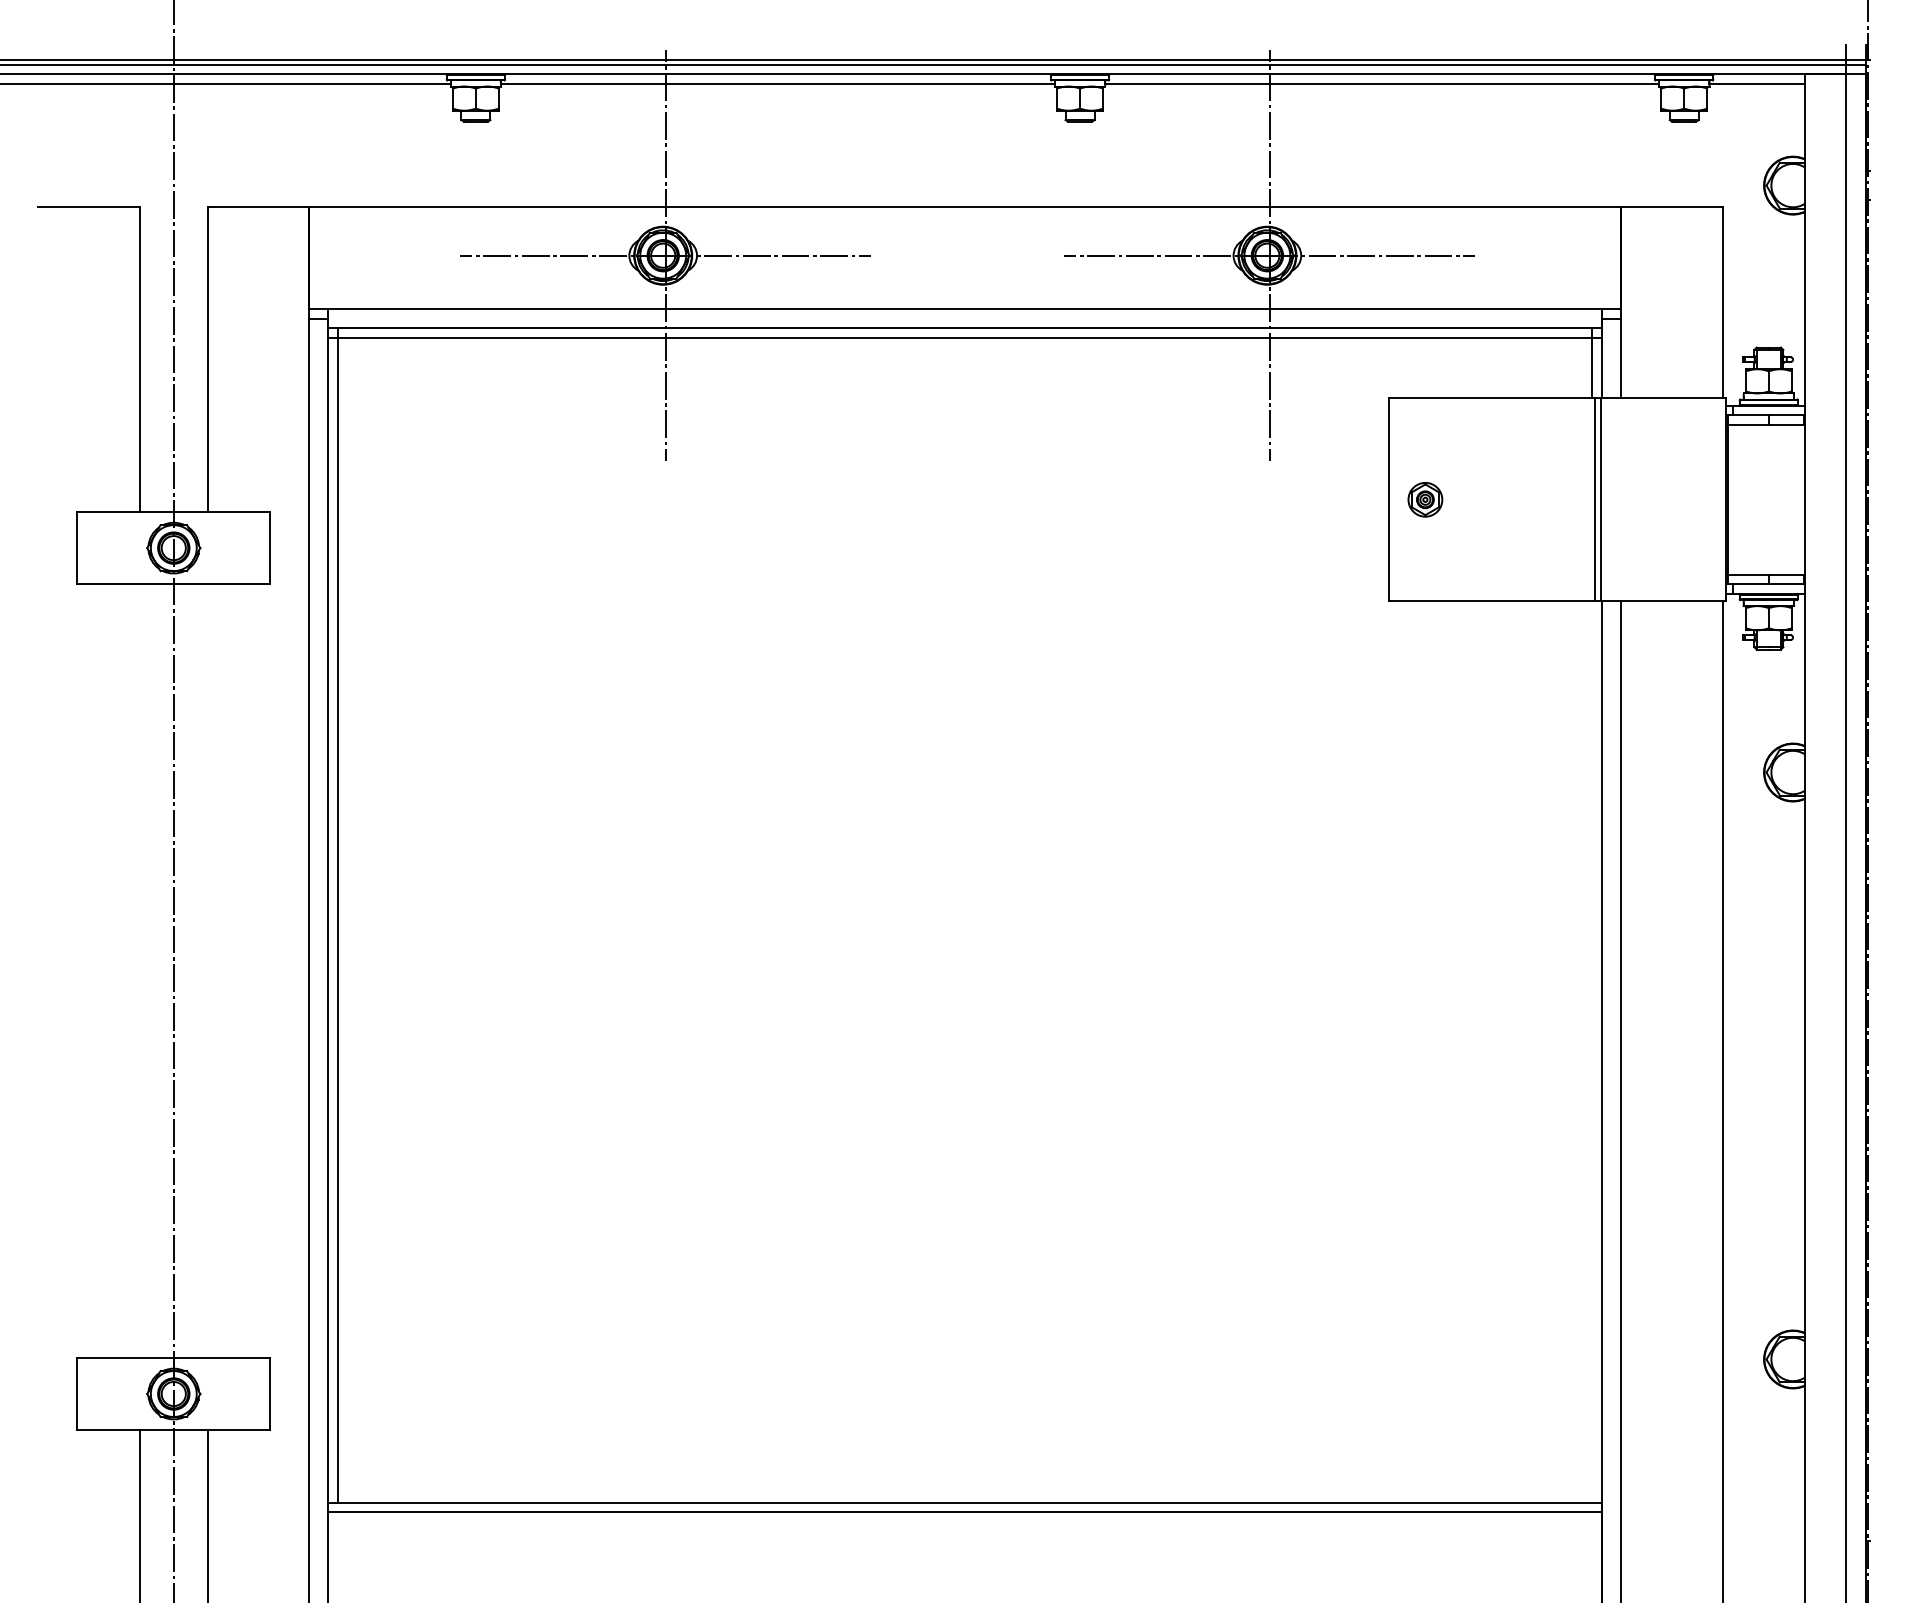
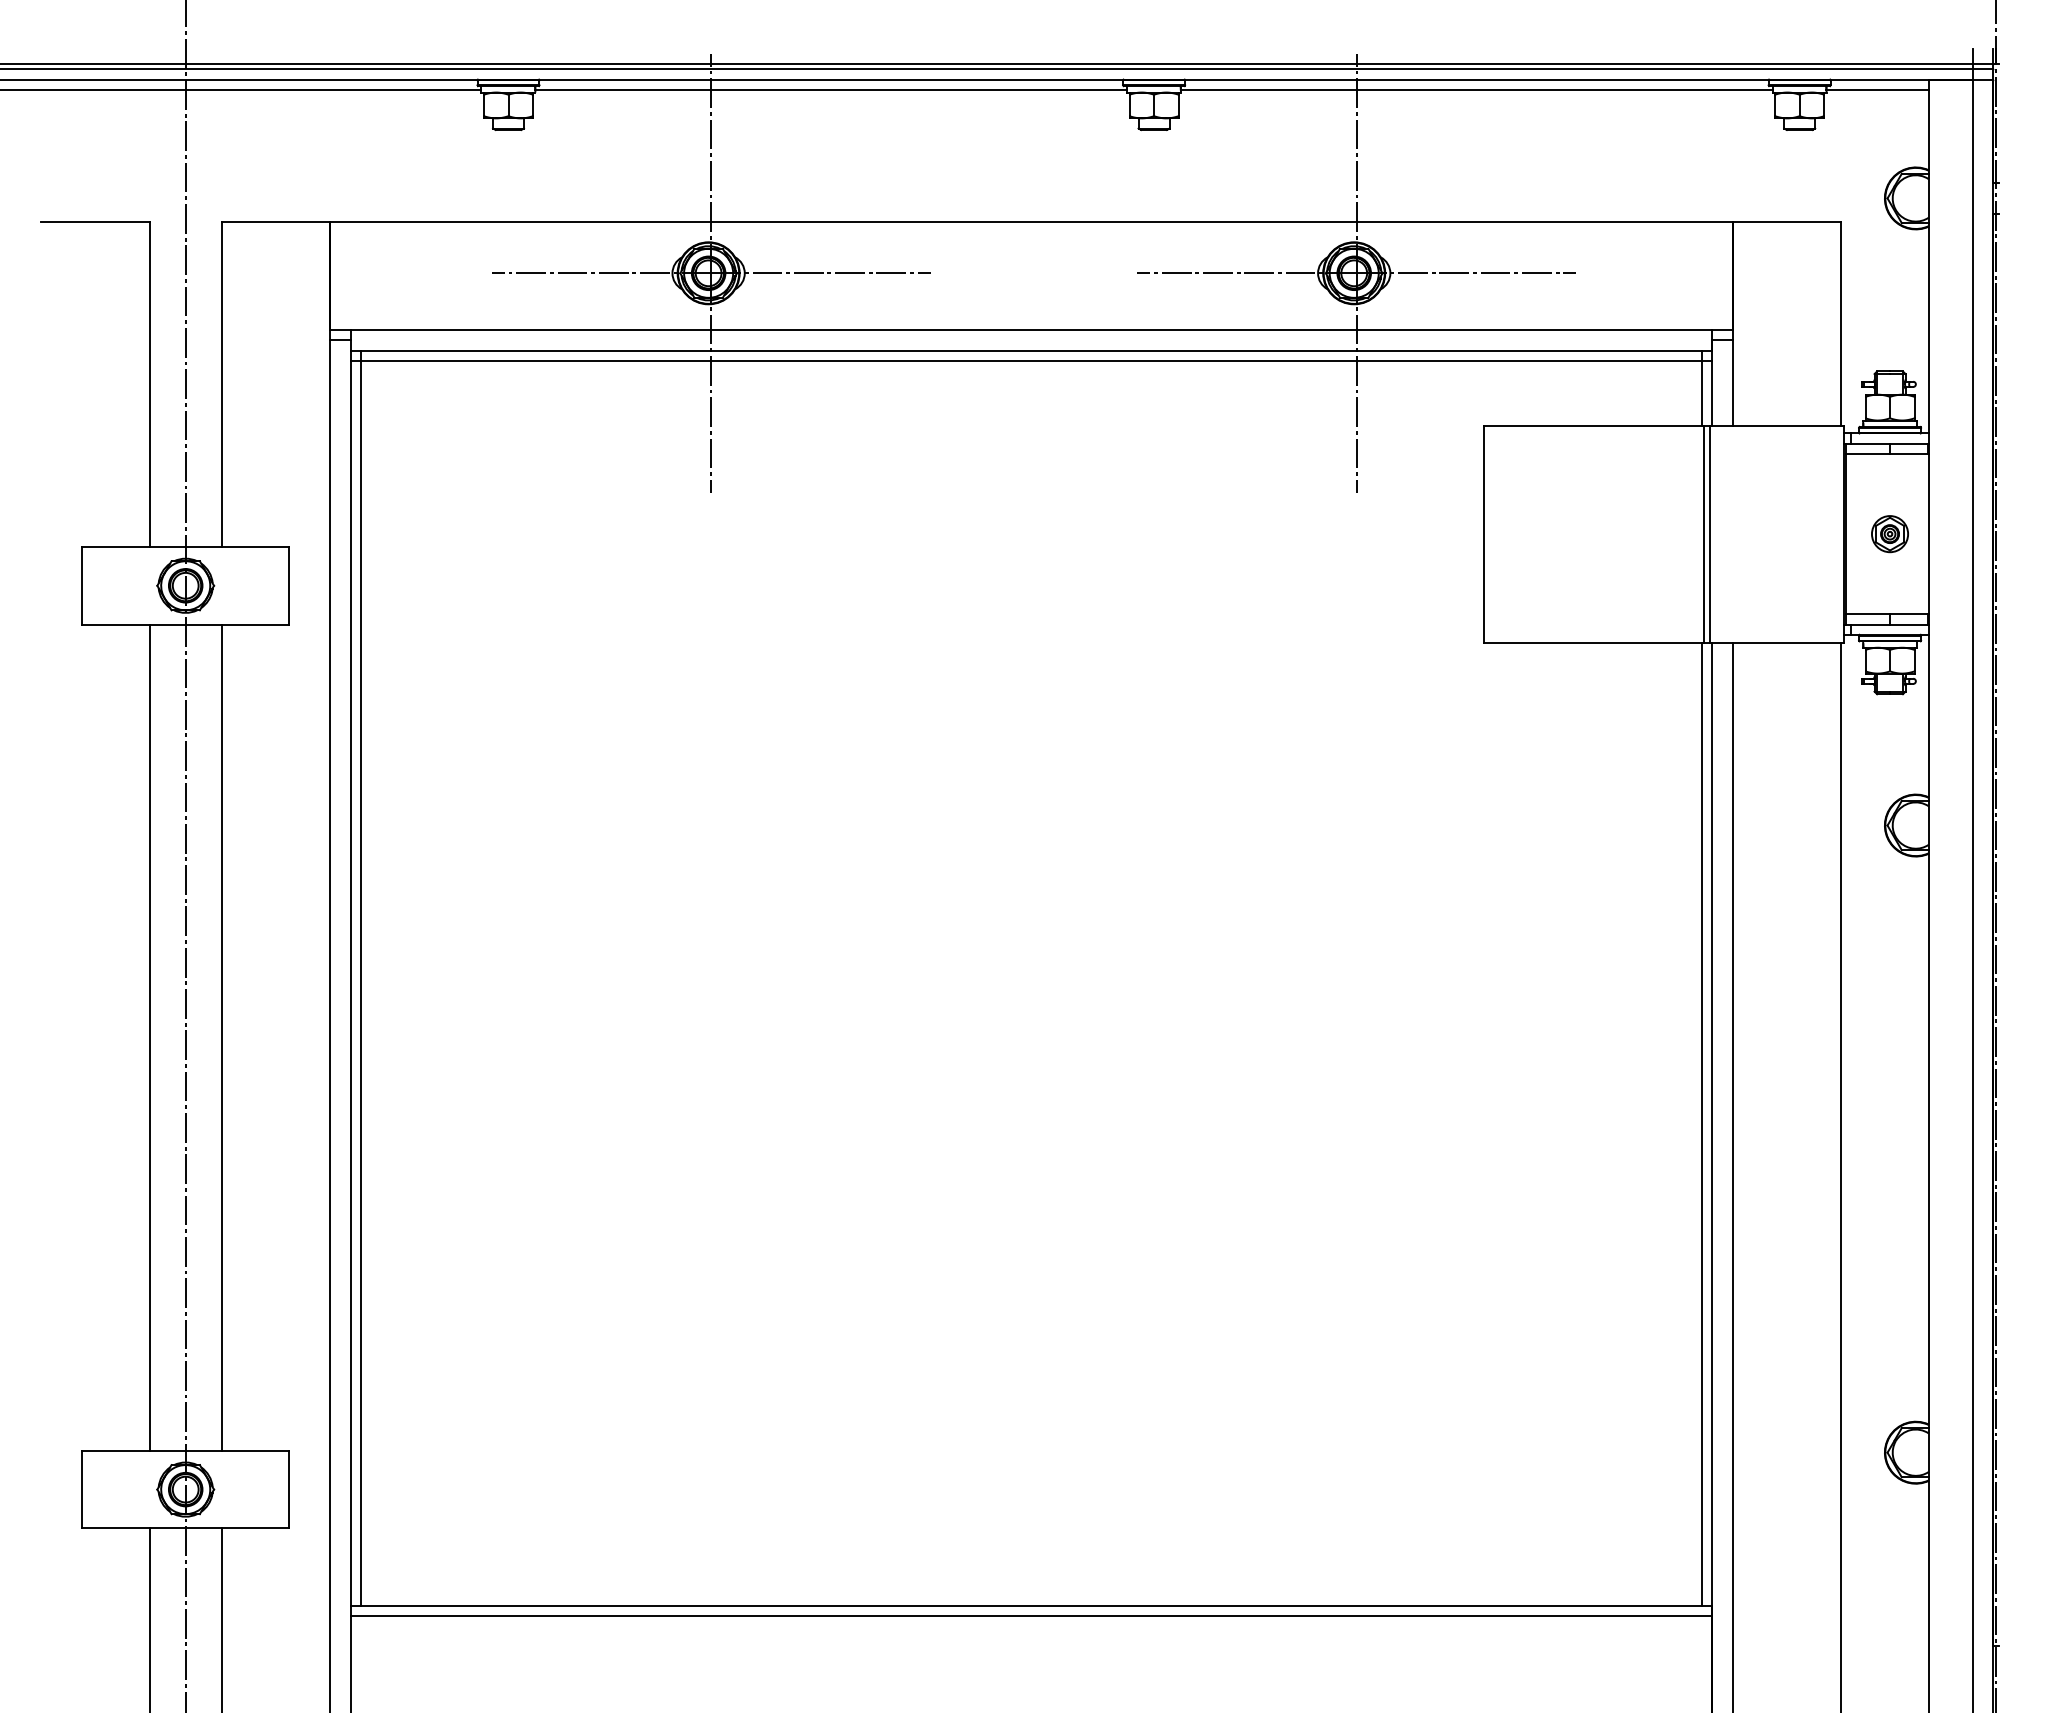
part: (1424, 500) -> (1889, 534), moved
line: (139, 970) -> (149, 1037), added
line: (207, 970) -> (221, 1037), added
line: (1592, 1051) -> (1701, 1123), added

